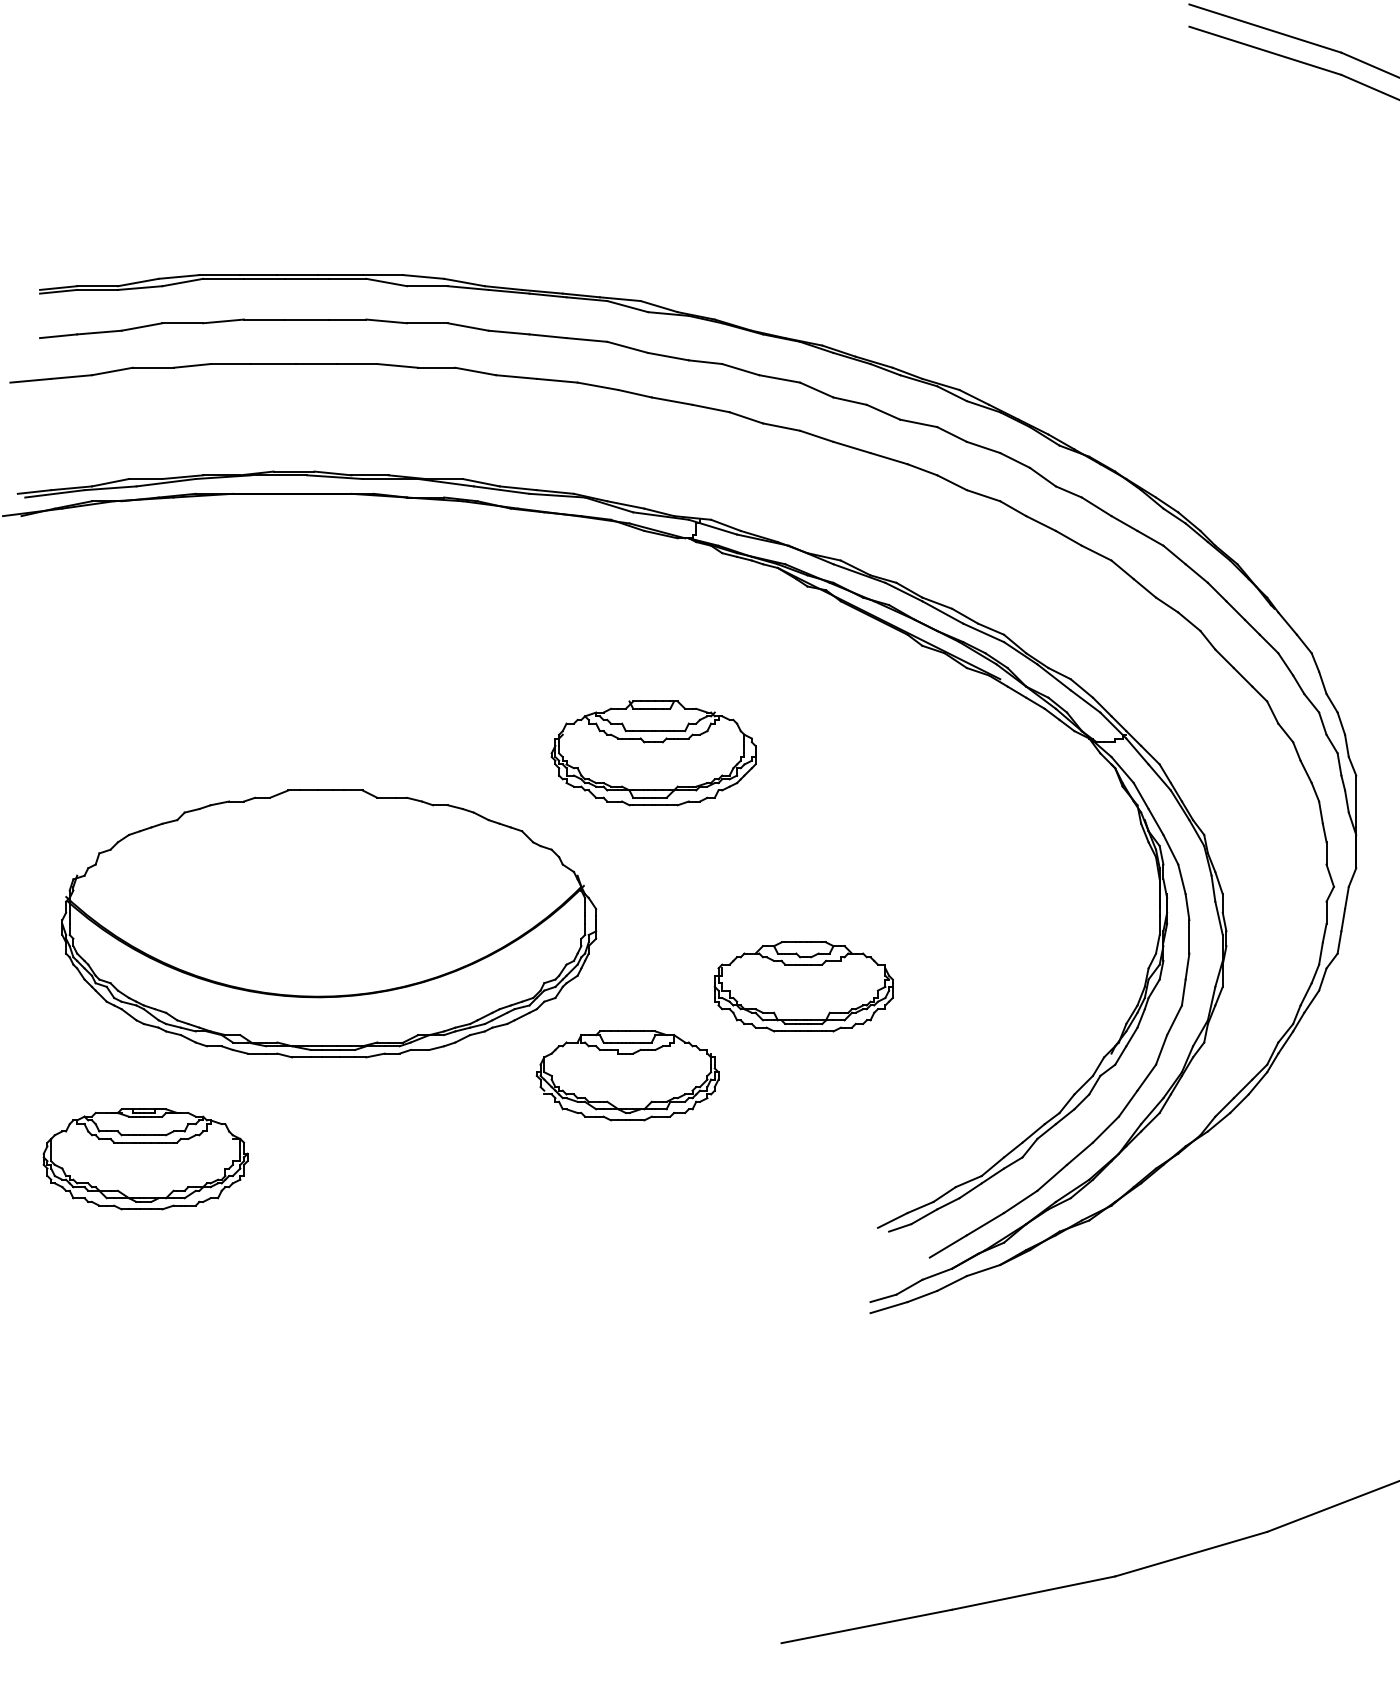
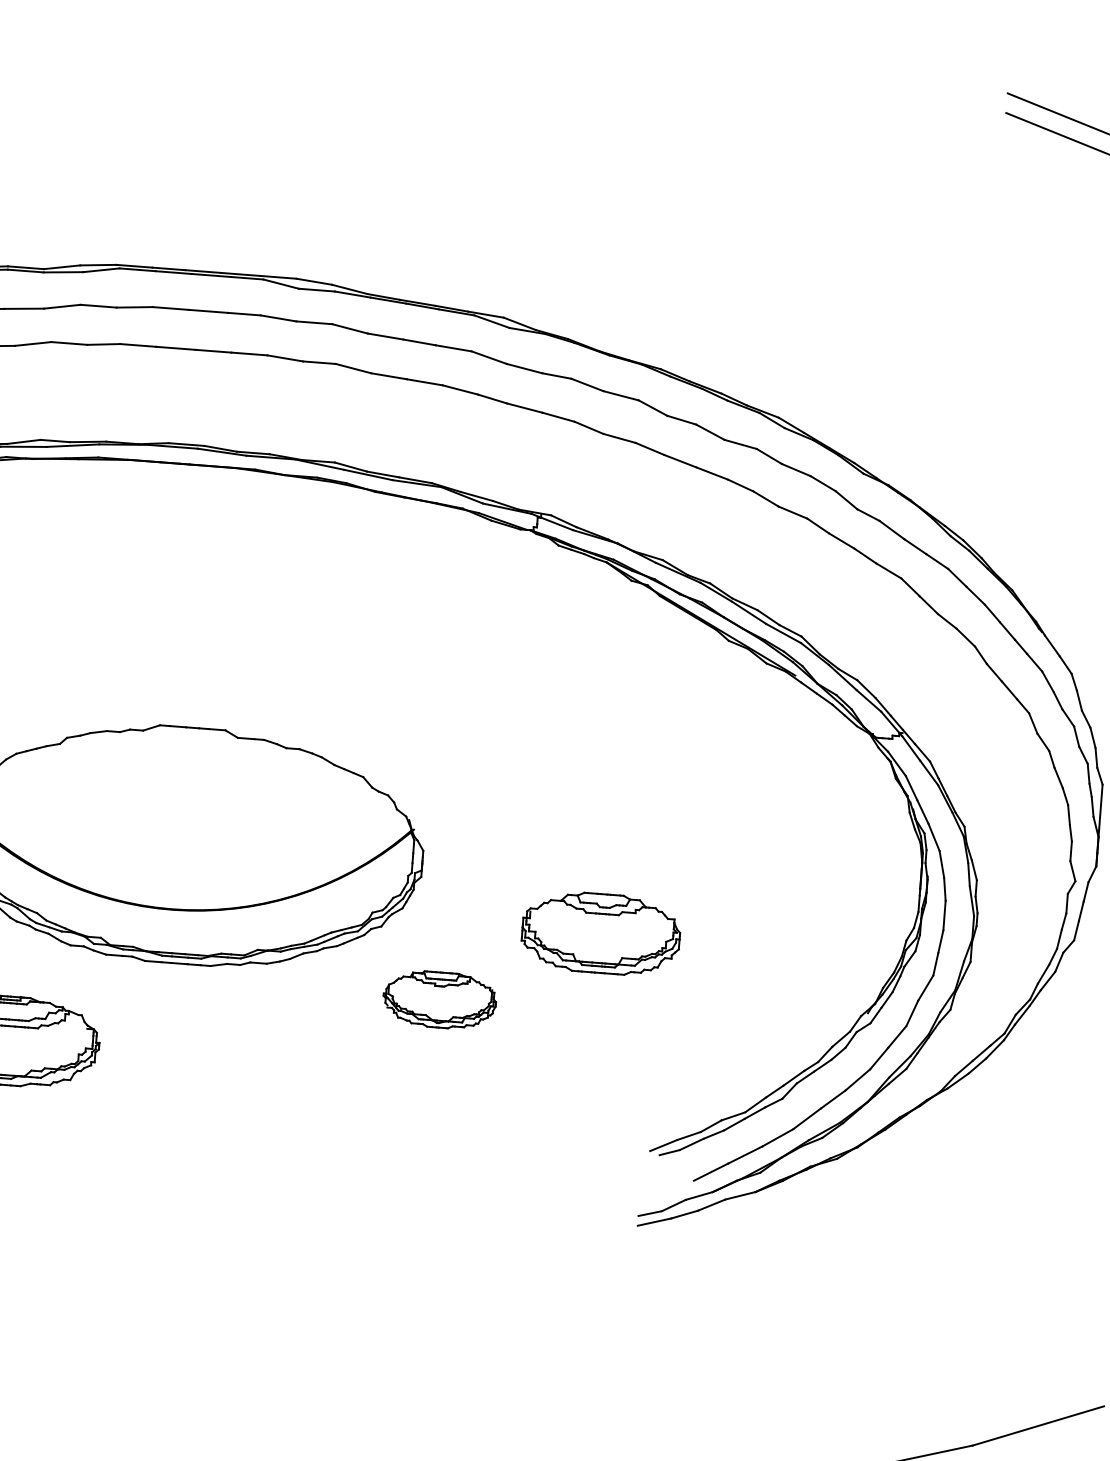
part: (653, 753) -> (484, 717), removed
part: (627, 1075) -> (439, 999), size x0.7

